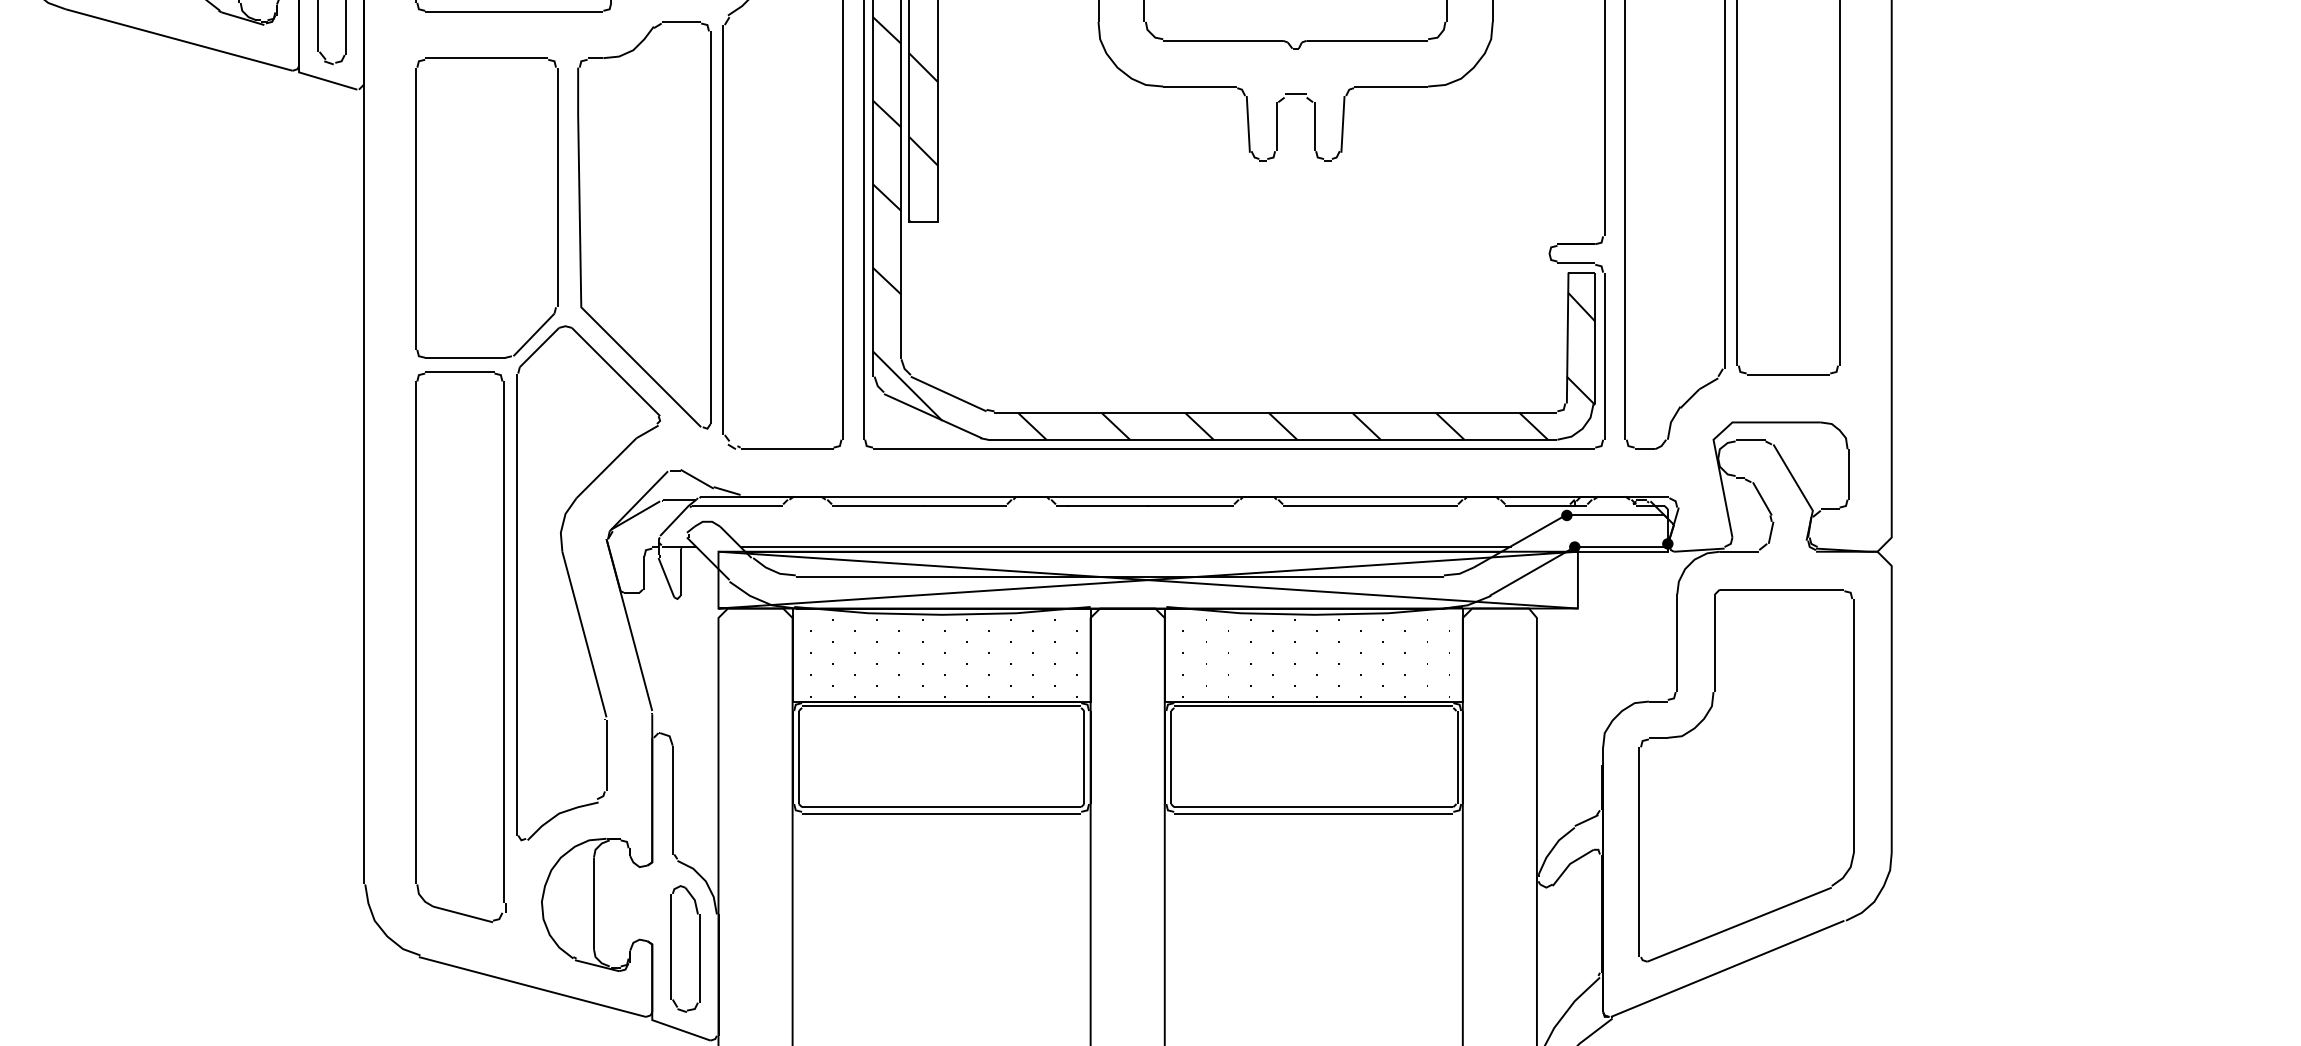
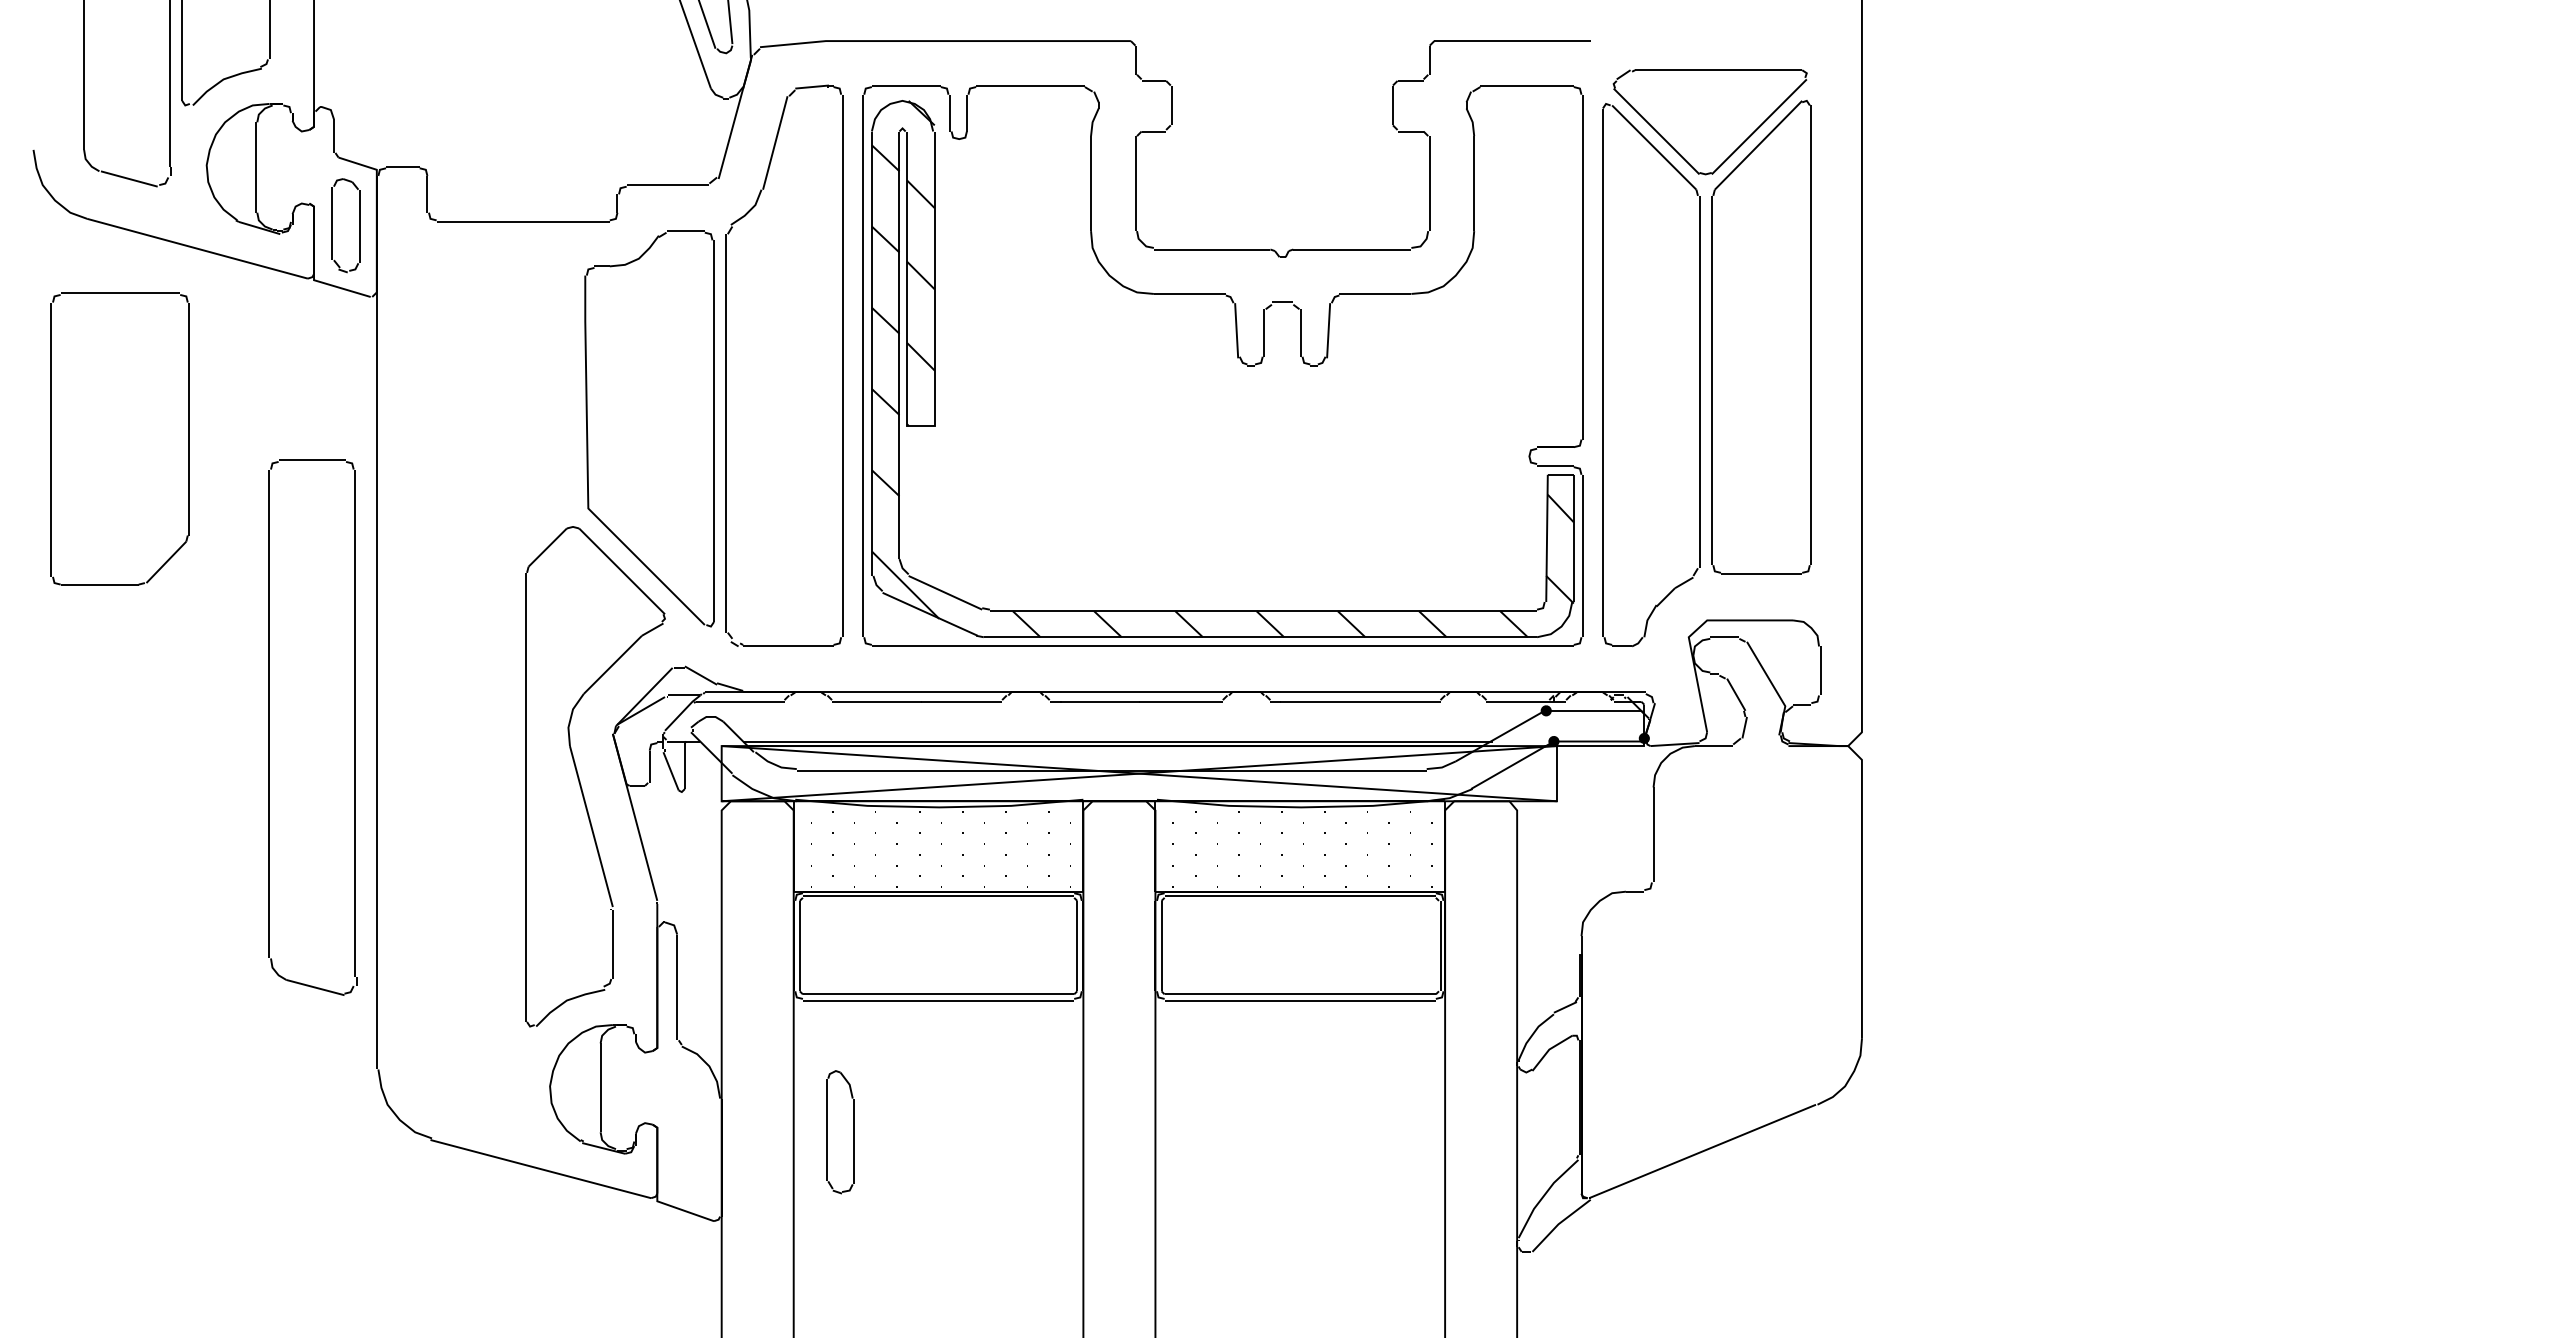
part: (415, 207) -> (51, 438), moved
part: (503, 646) -> (354, 727), moved
part: (1746, 775) -> (1720, 963), removed
part: (685, 949) -> (840, 1132), moved

